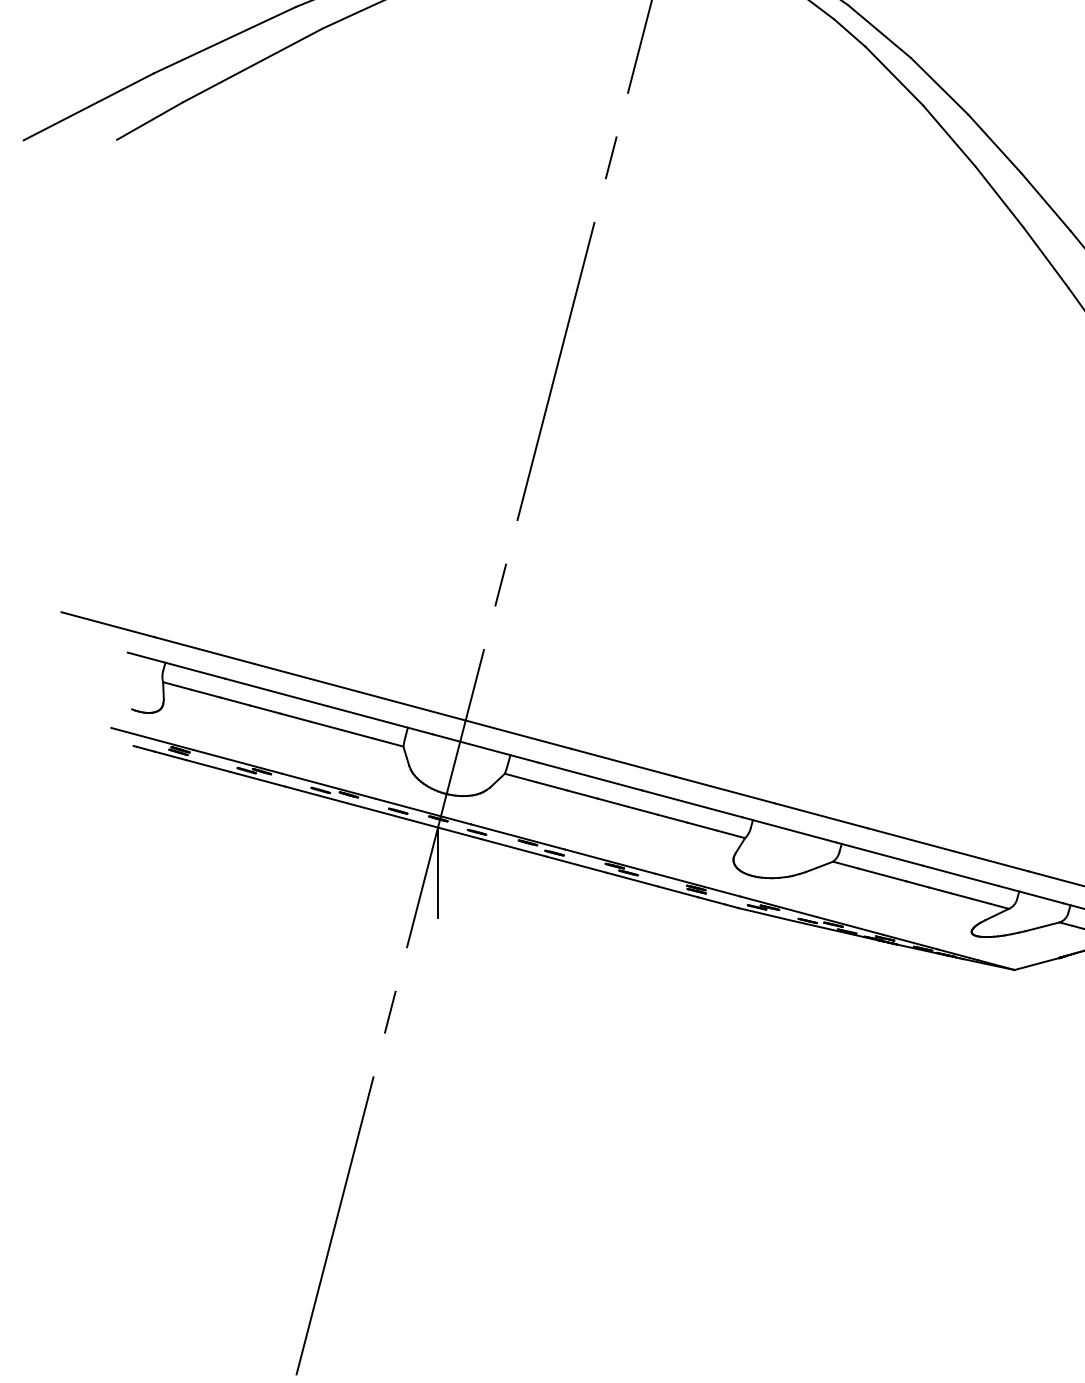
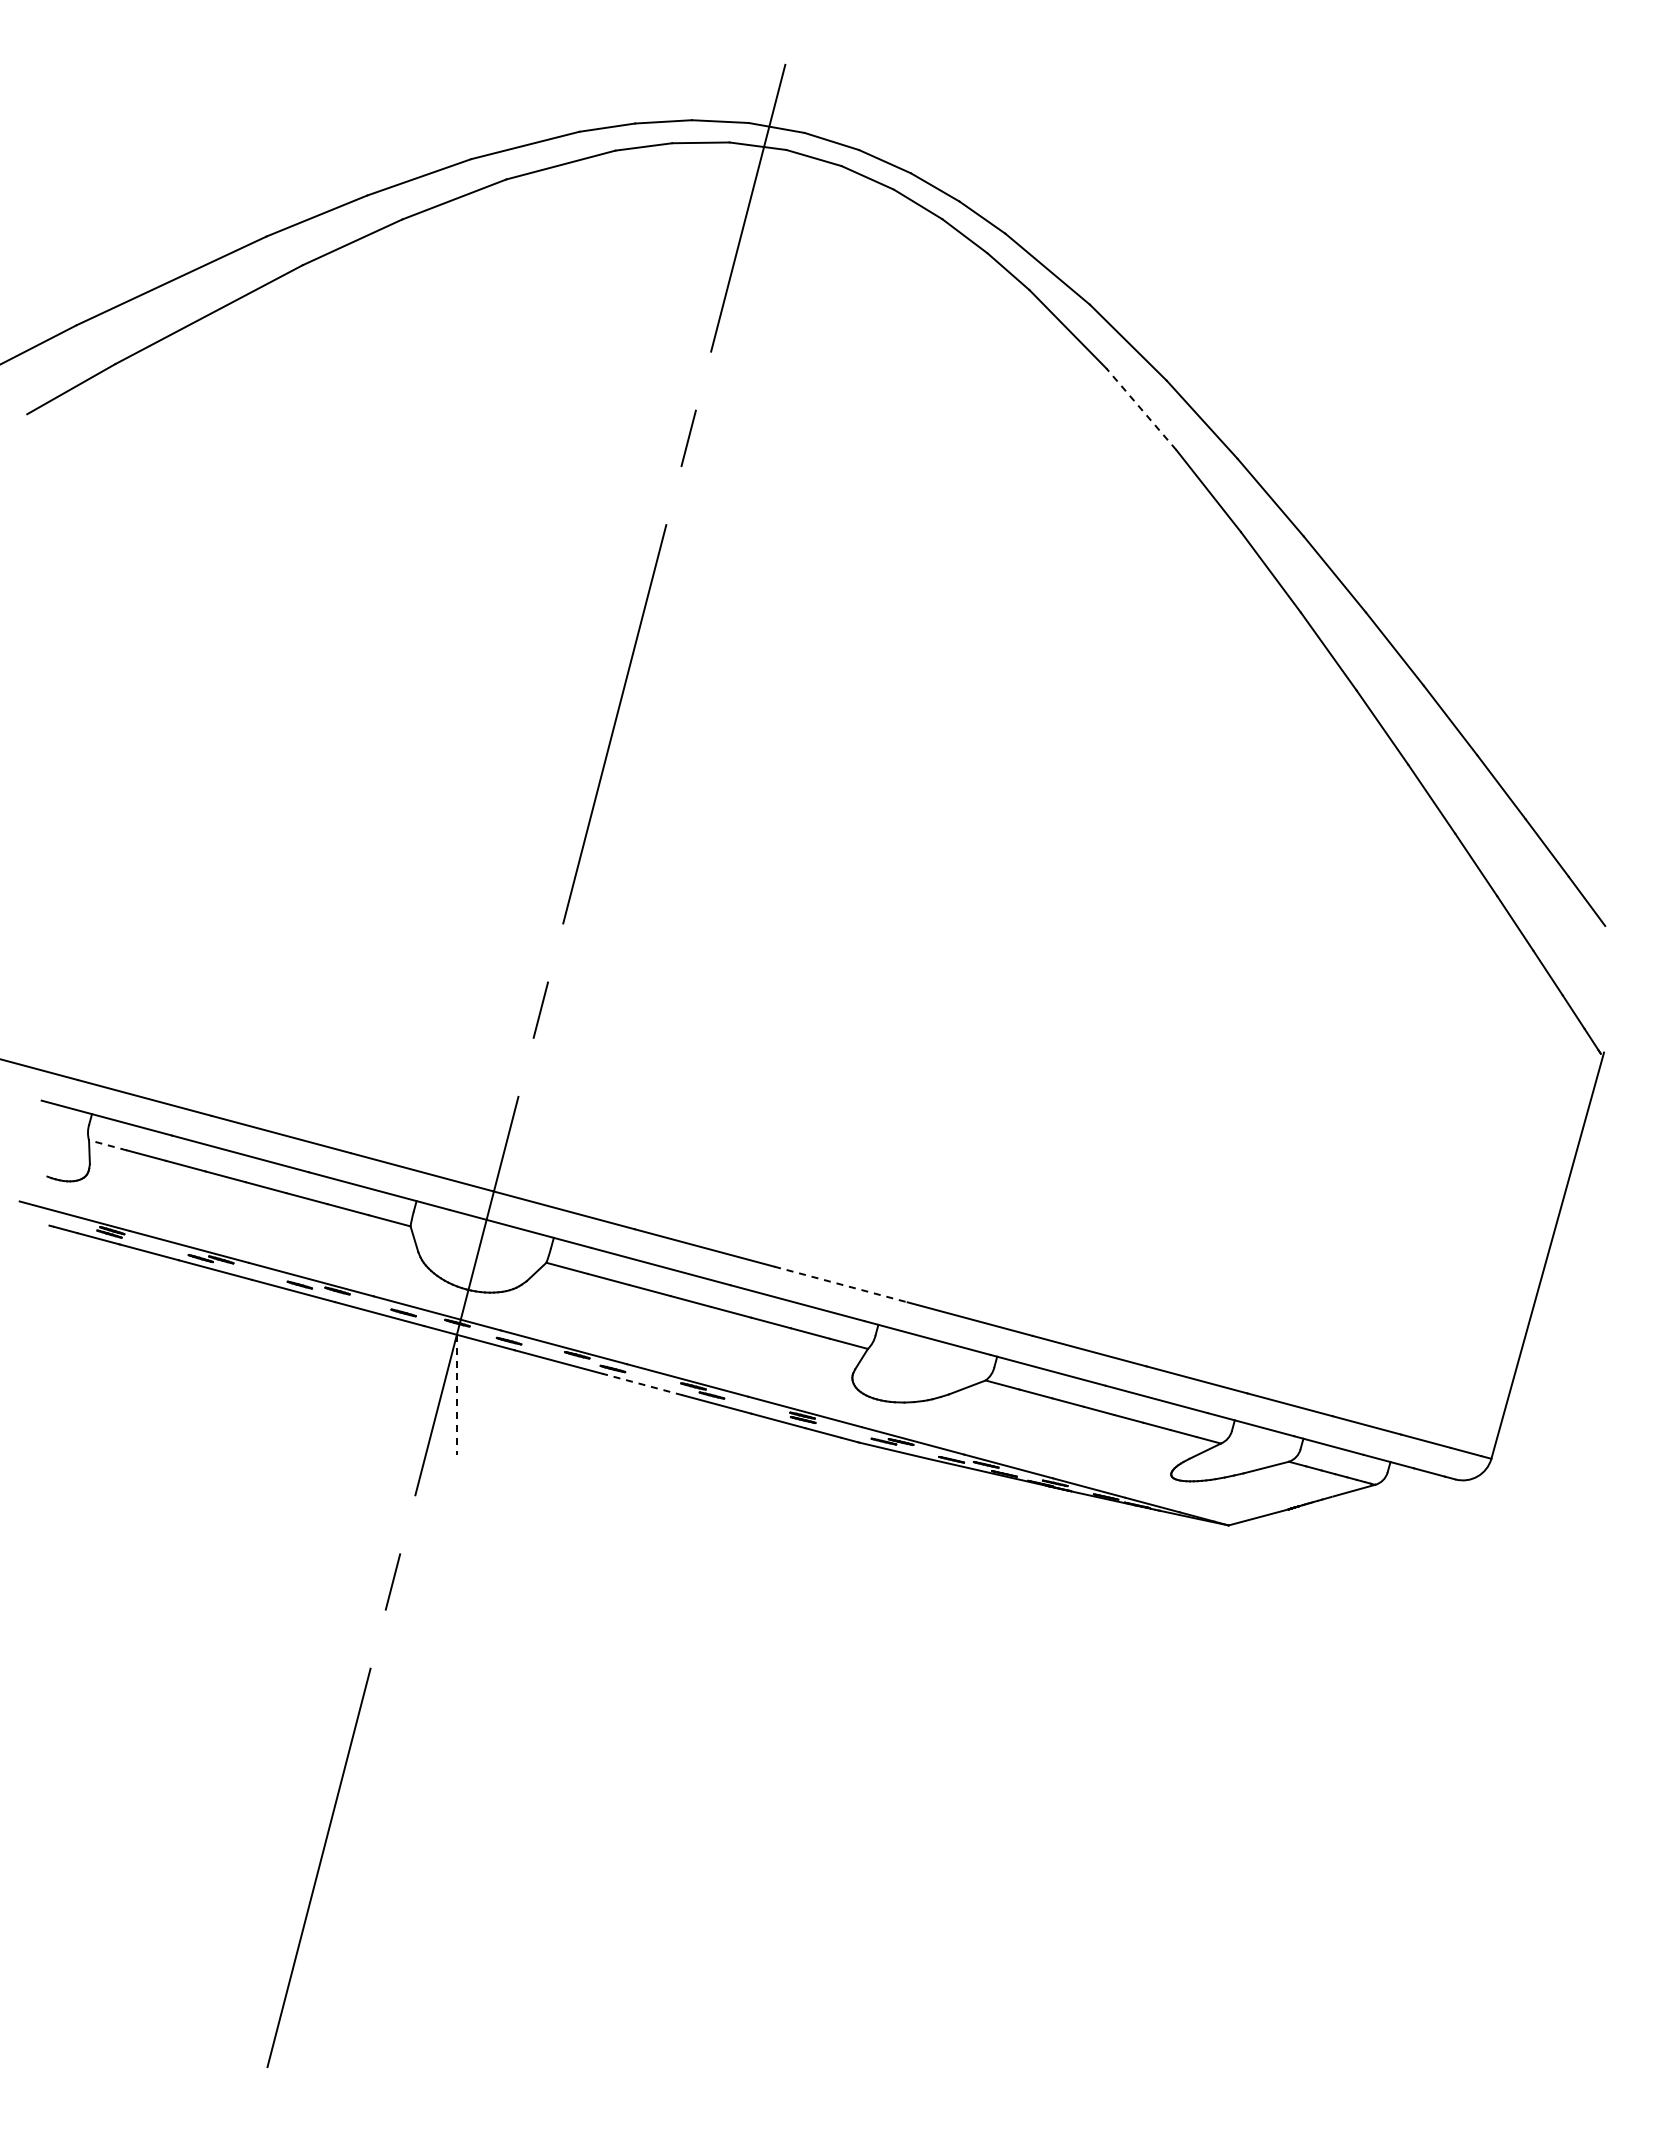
line: (949, 136) -> (1141, 409), solid -> dashed
line: (177, 686) -> (108, 1145), solid -> dashed
line: (725, 789) -> (841, 1284), solid -> dashed
line: (576, 864) -> (642, 1384), solid -> dashed
line: (437, 872) -> (456, 1395), solid -> dashed

